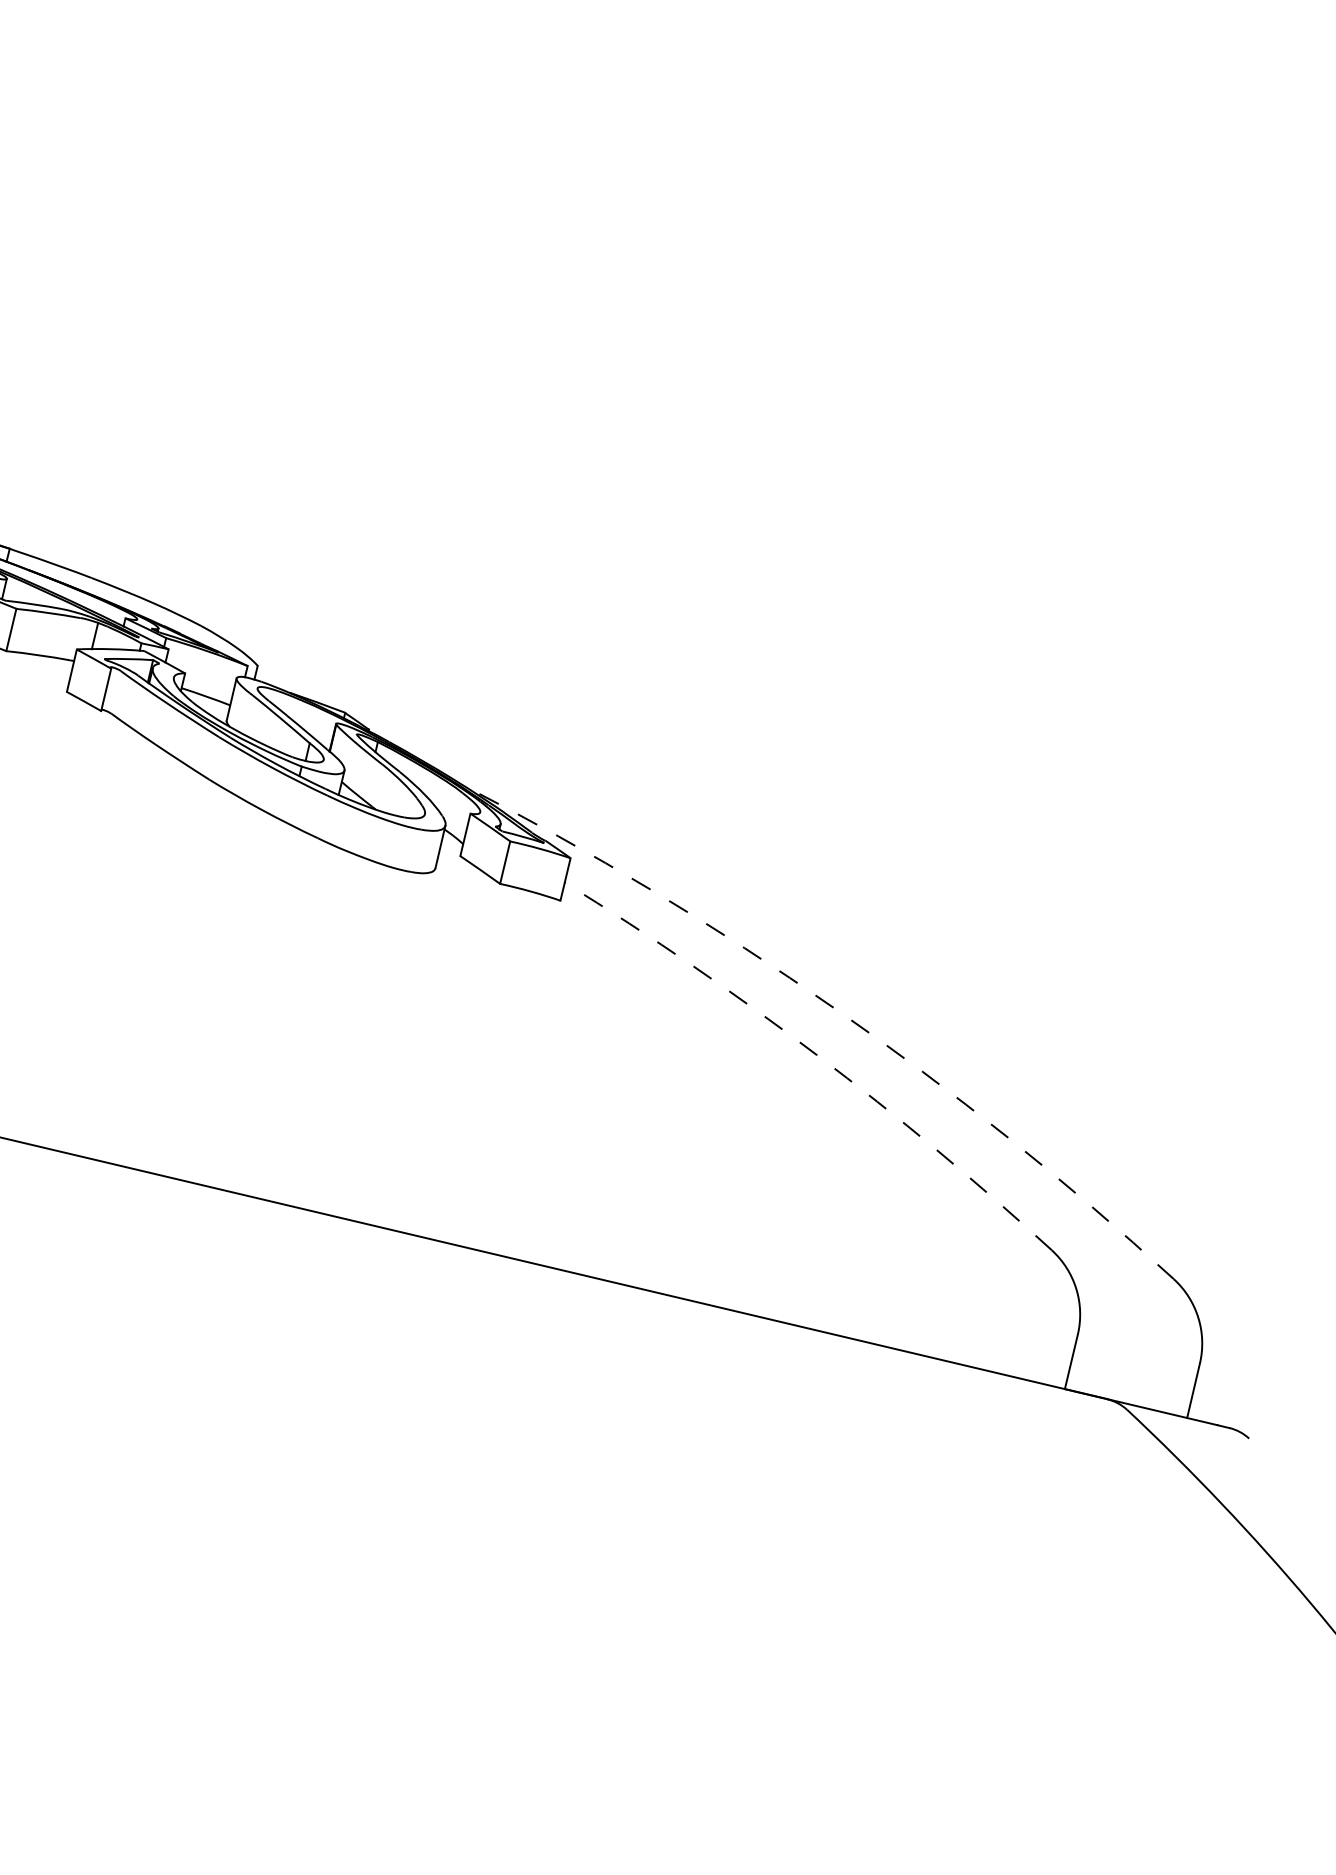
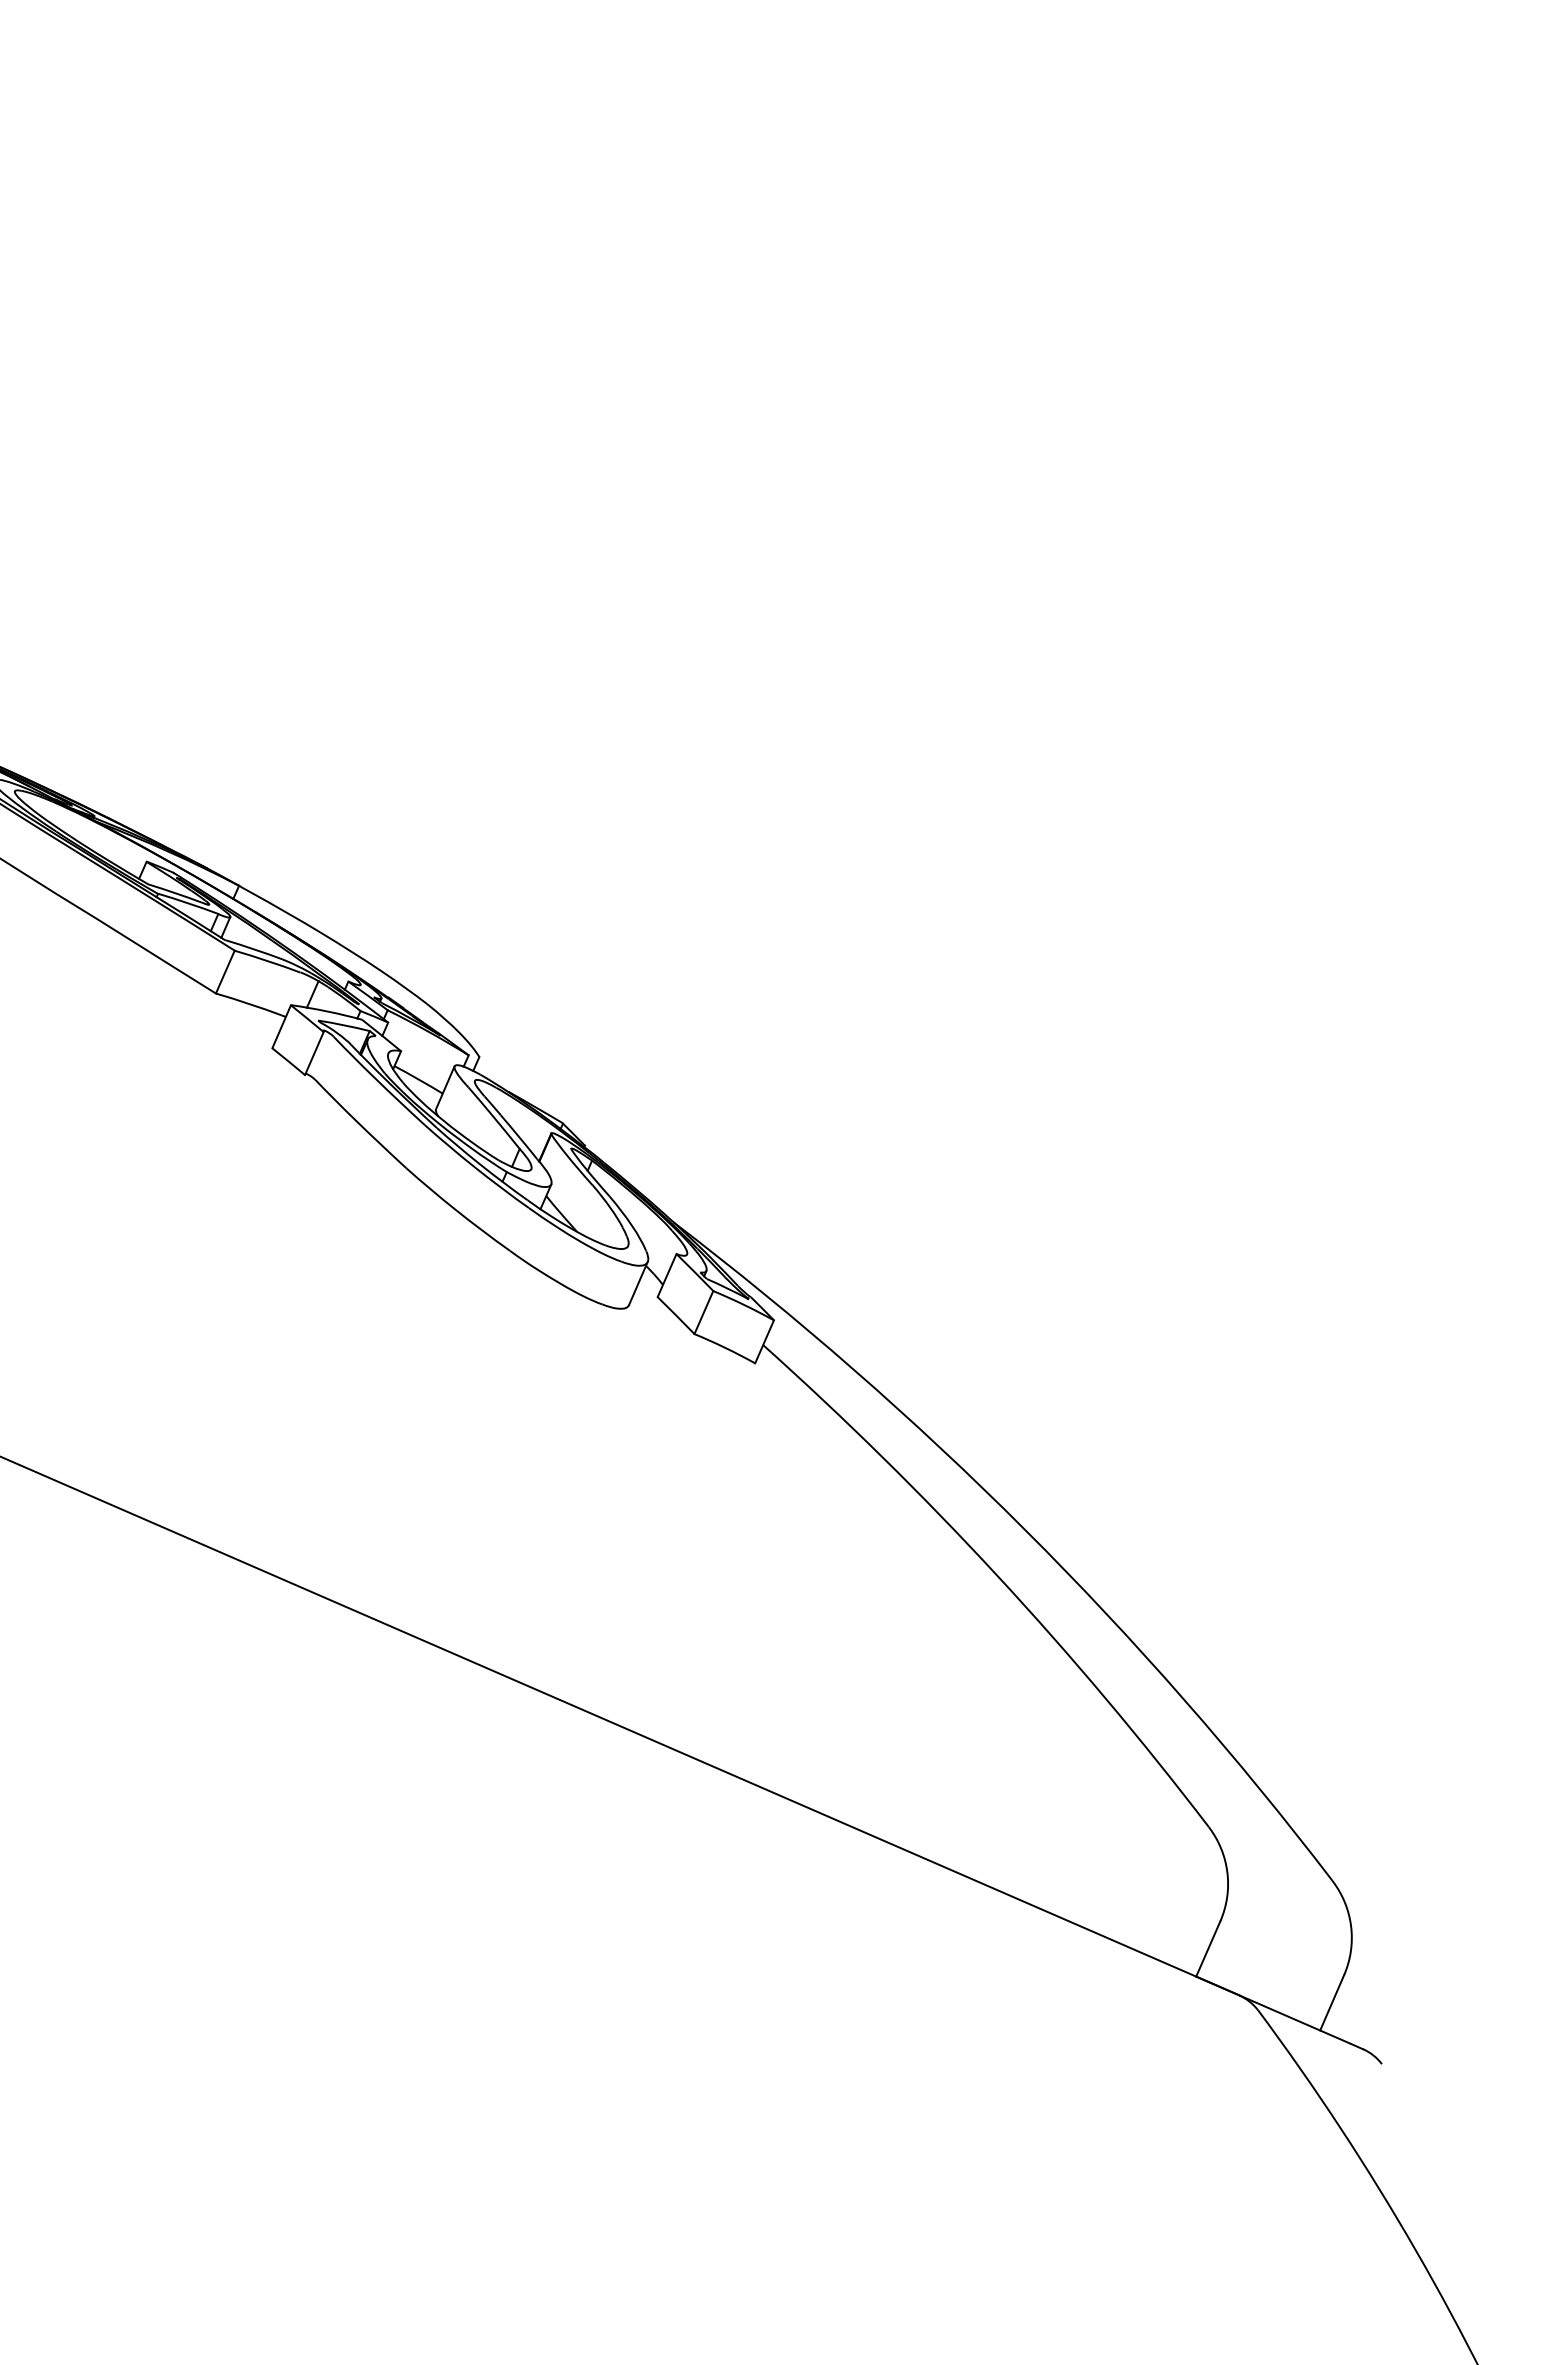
arc: (834, 1008) -> (1024, 1529), dashed -> solid
arc: (817, 1054) -> (997, 1575), dashed -> solid

